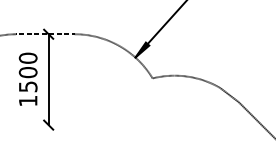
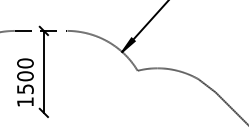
text: (27, 78) -> (24, 81), moved

